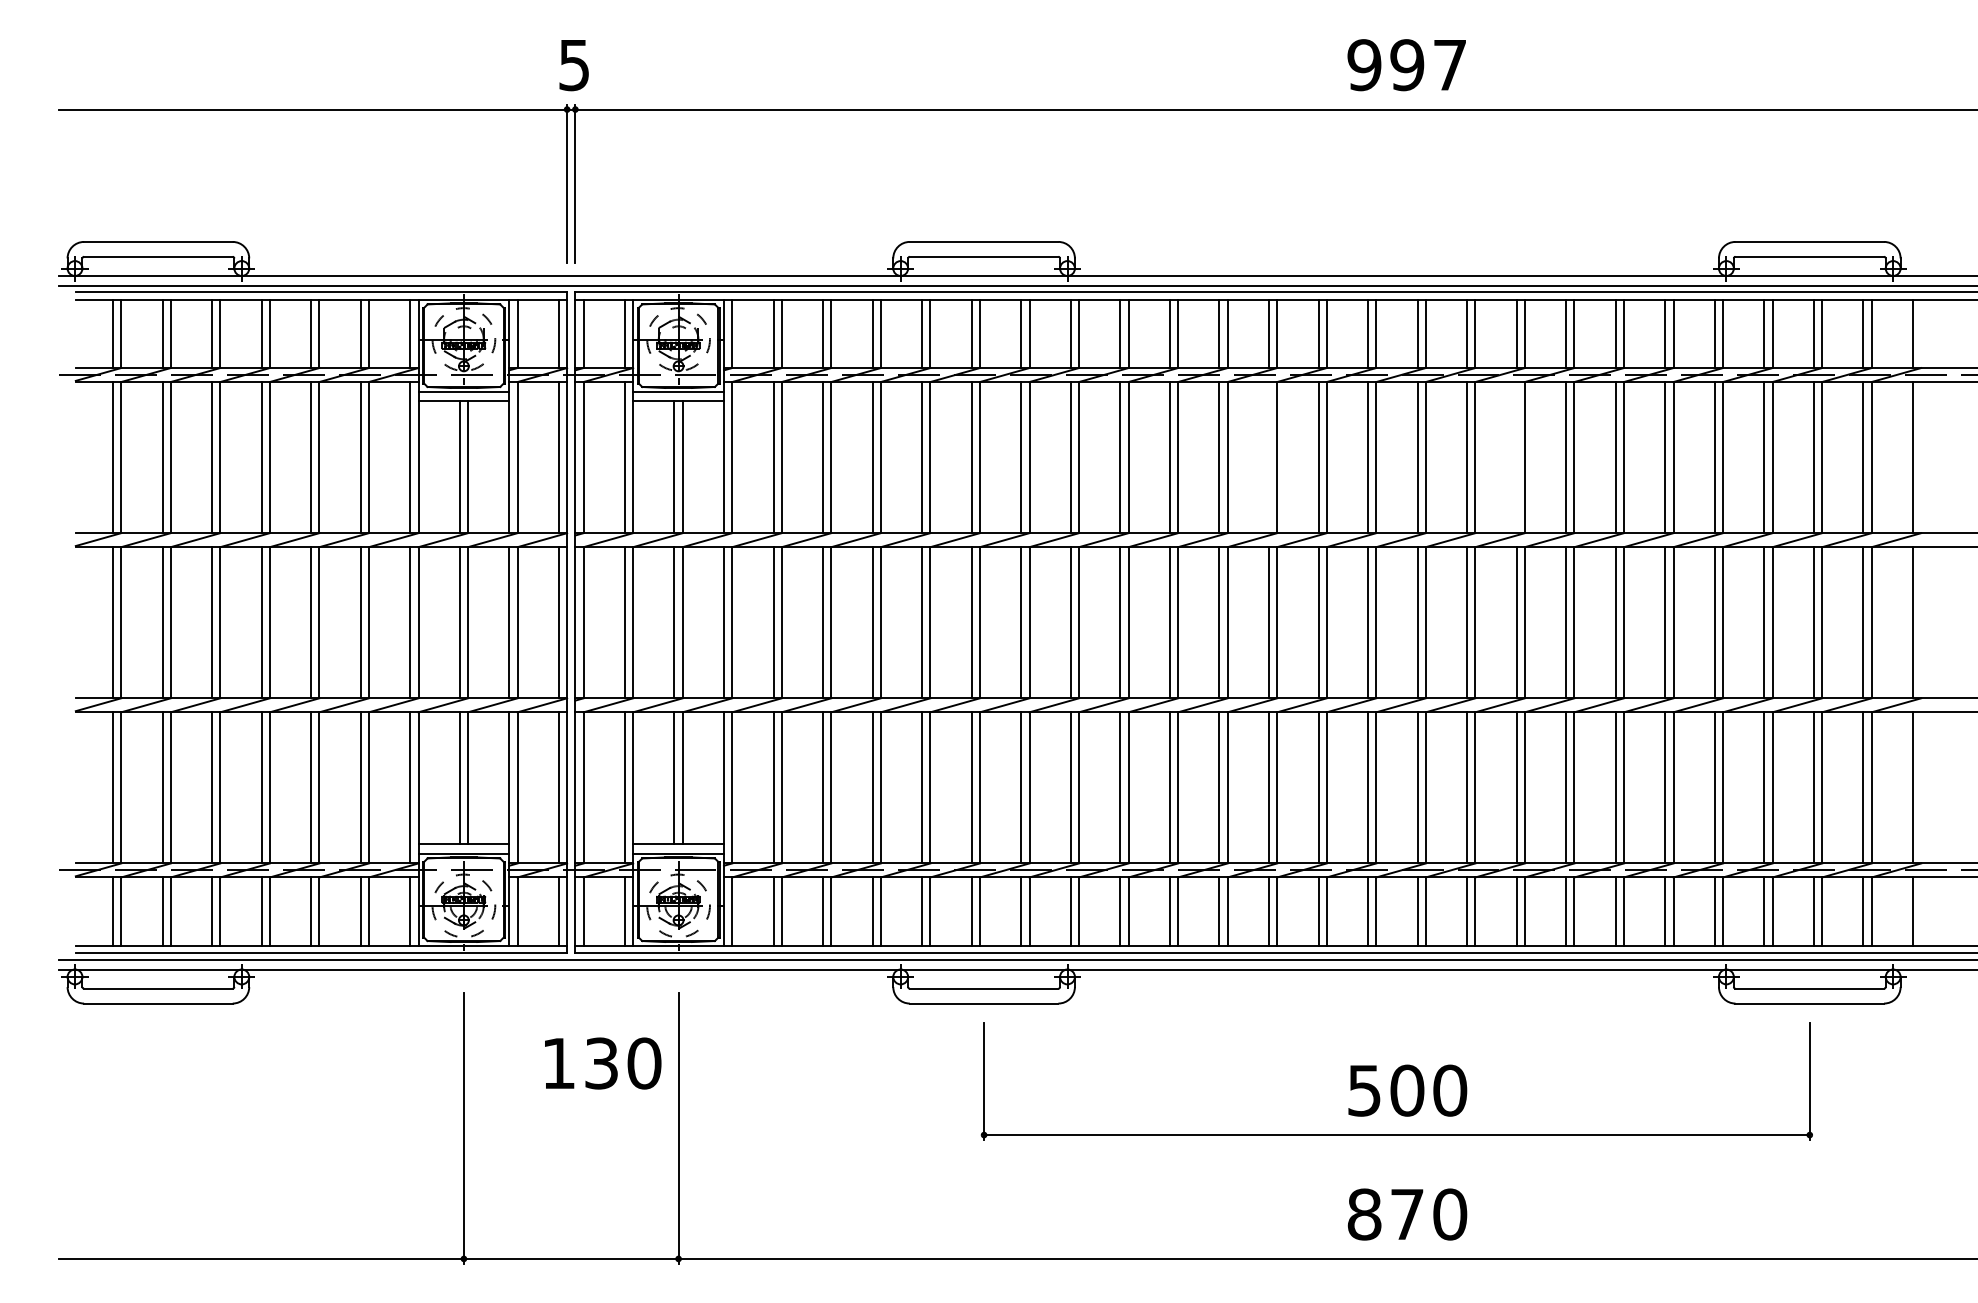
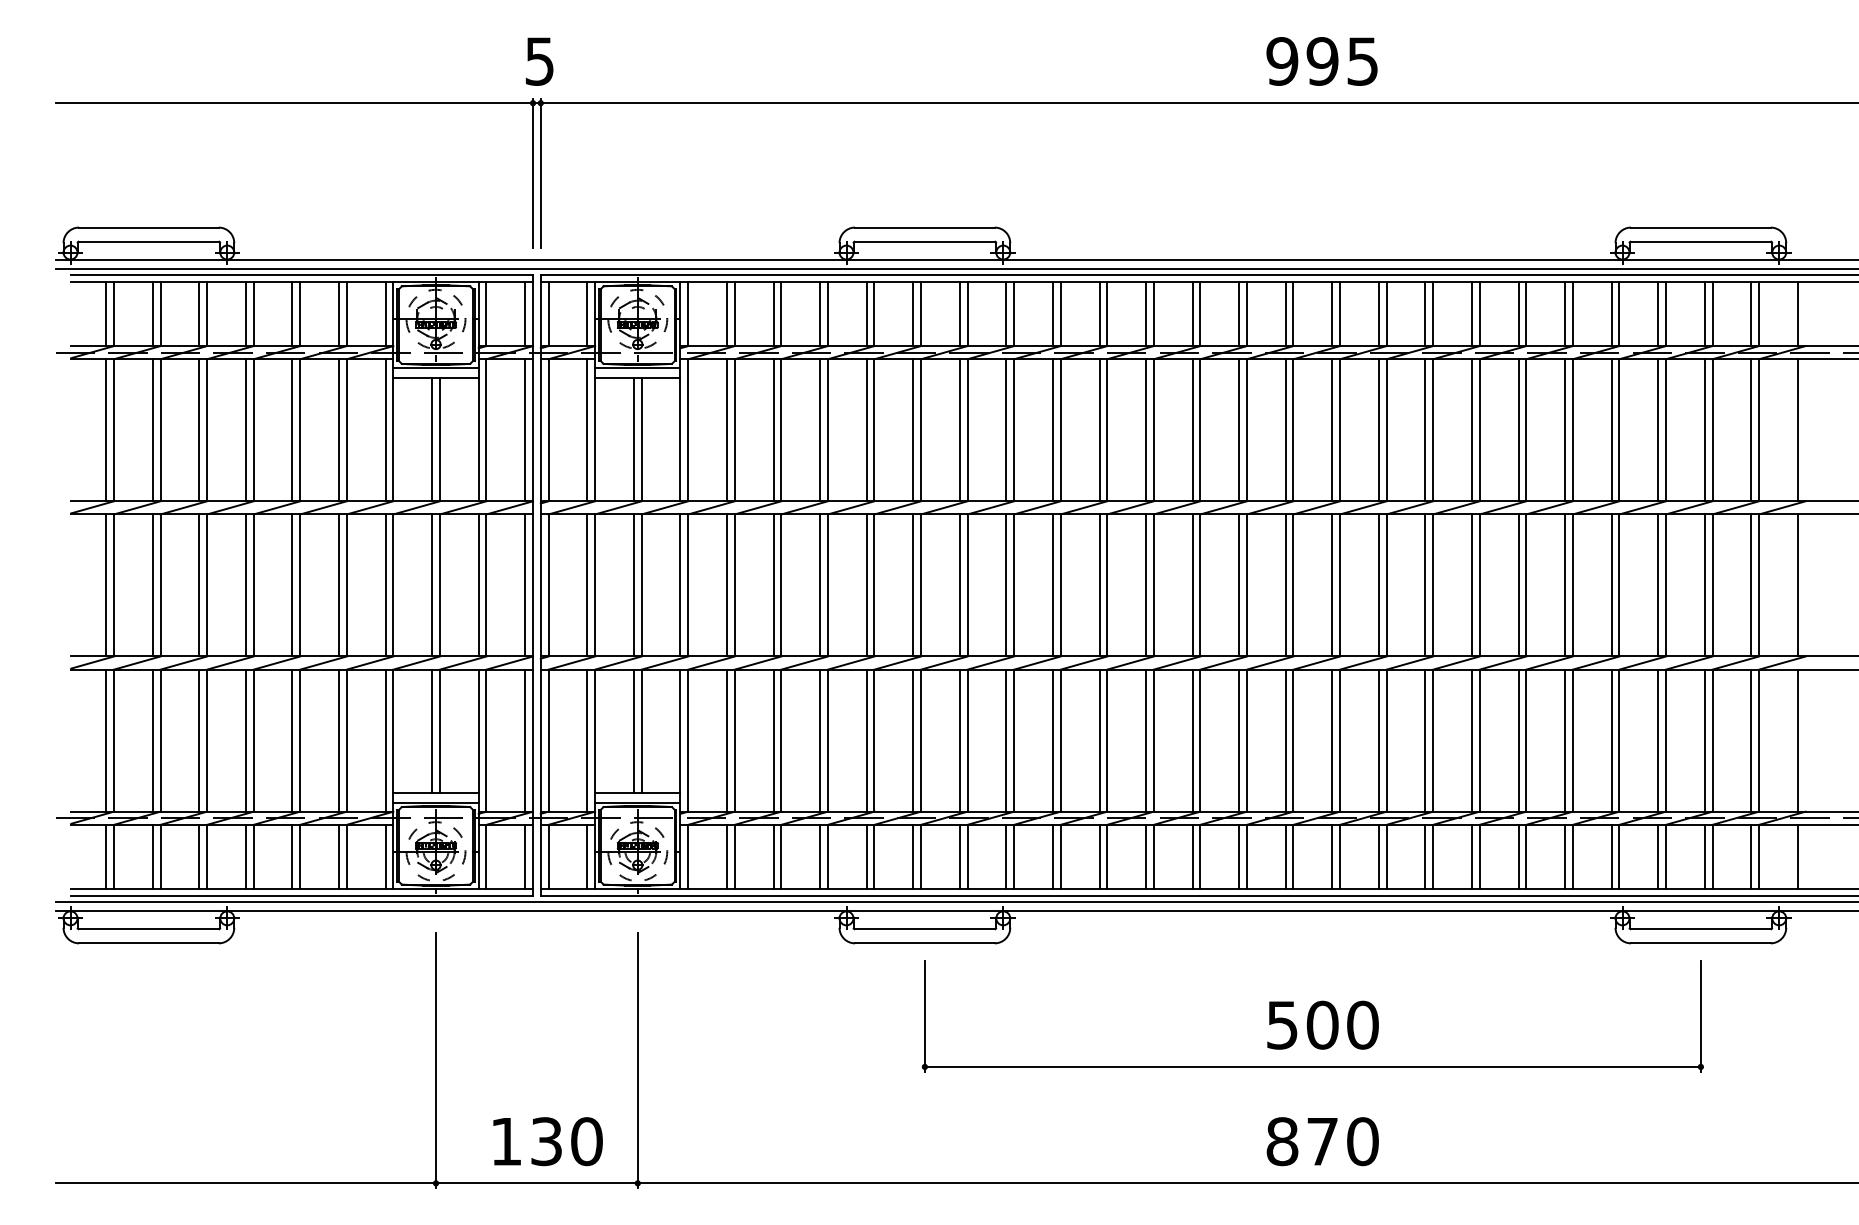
text: (1449, 65) -> (1362, 61), 997 -> 995
line: (1268, 457) -> (1192, 430), added
line: (1516, 457) -> (1425, 430), added
text: (603, 1063) -> (548, 1141), moved

